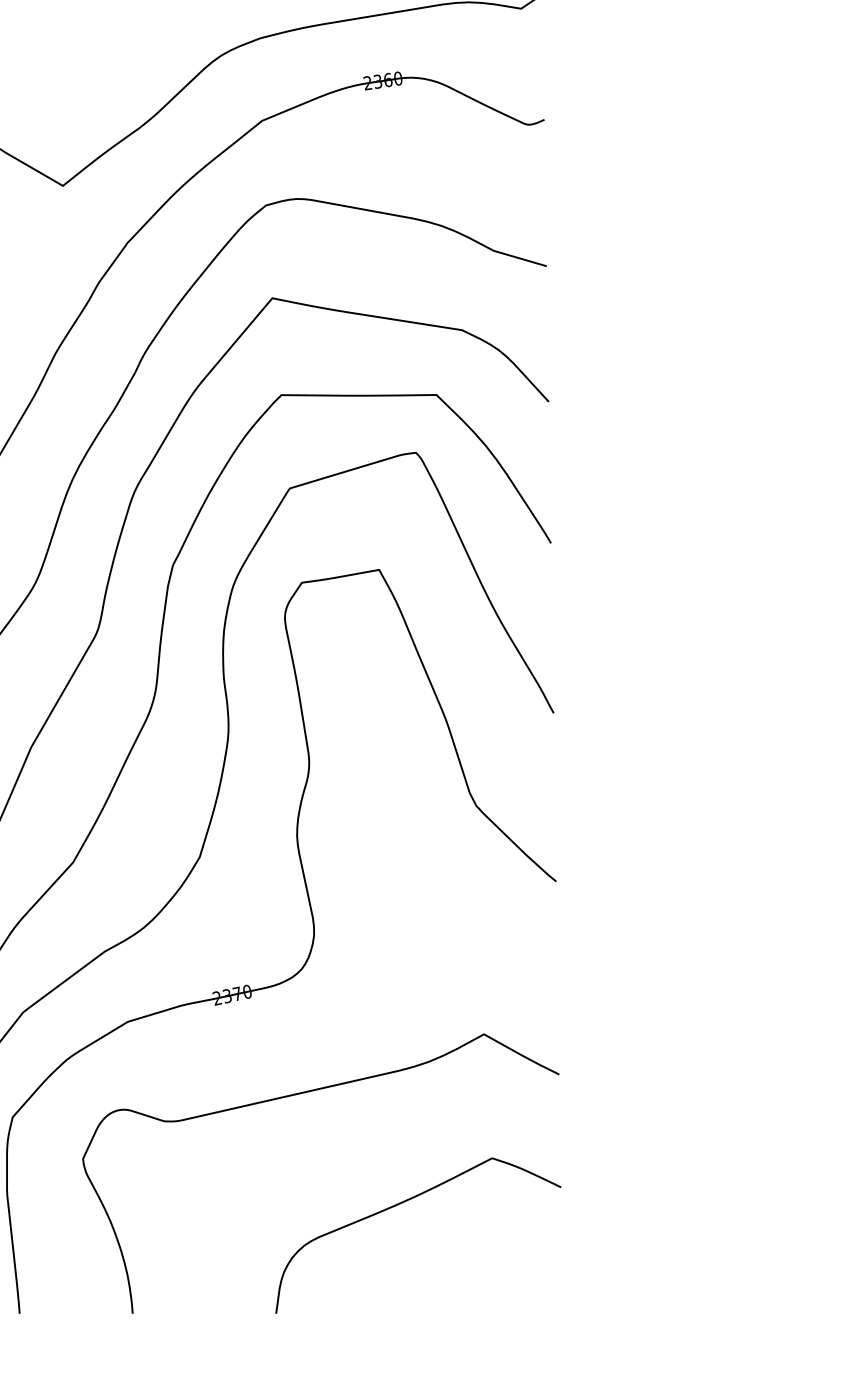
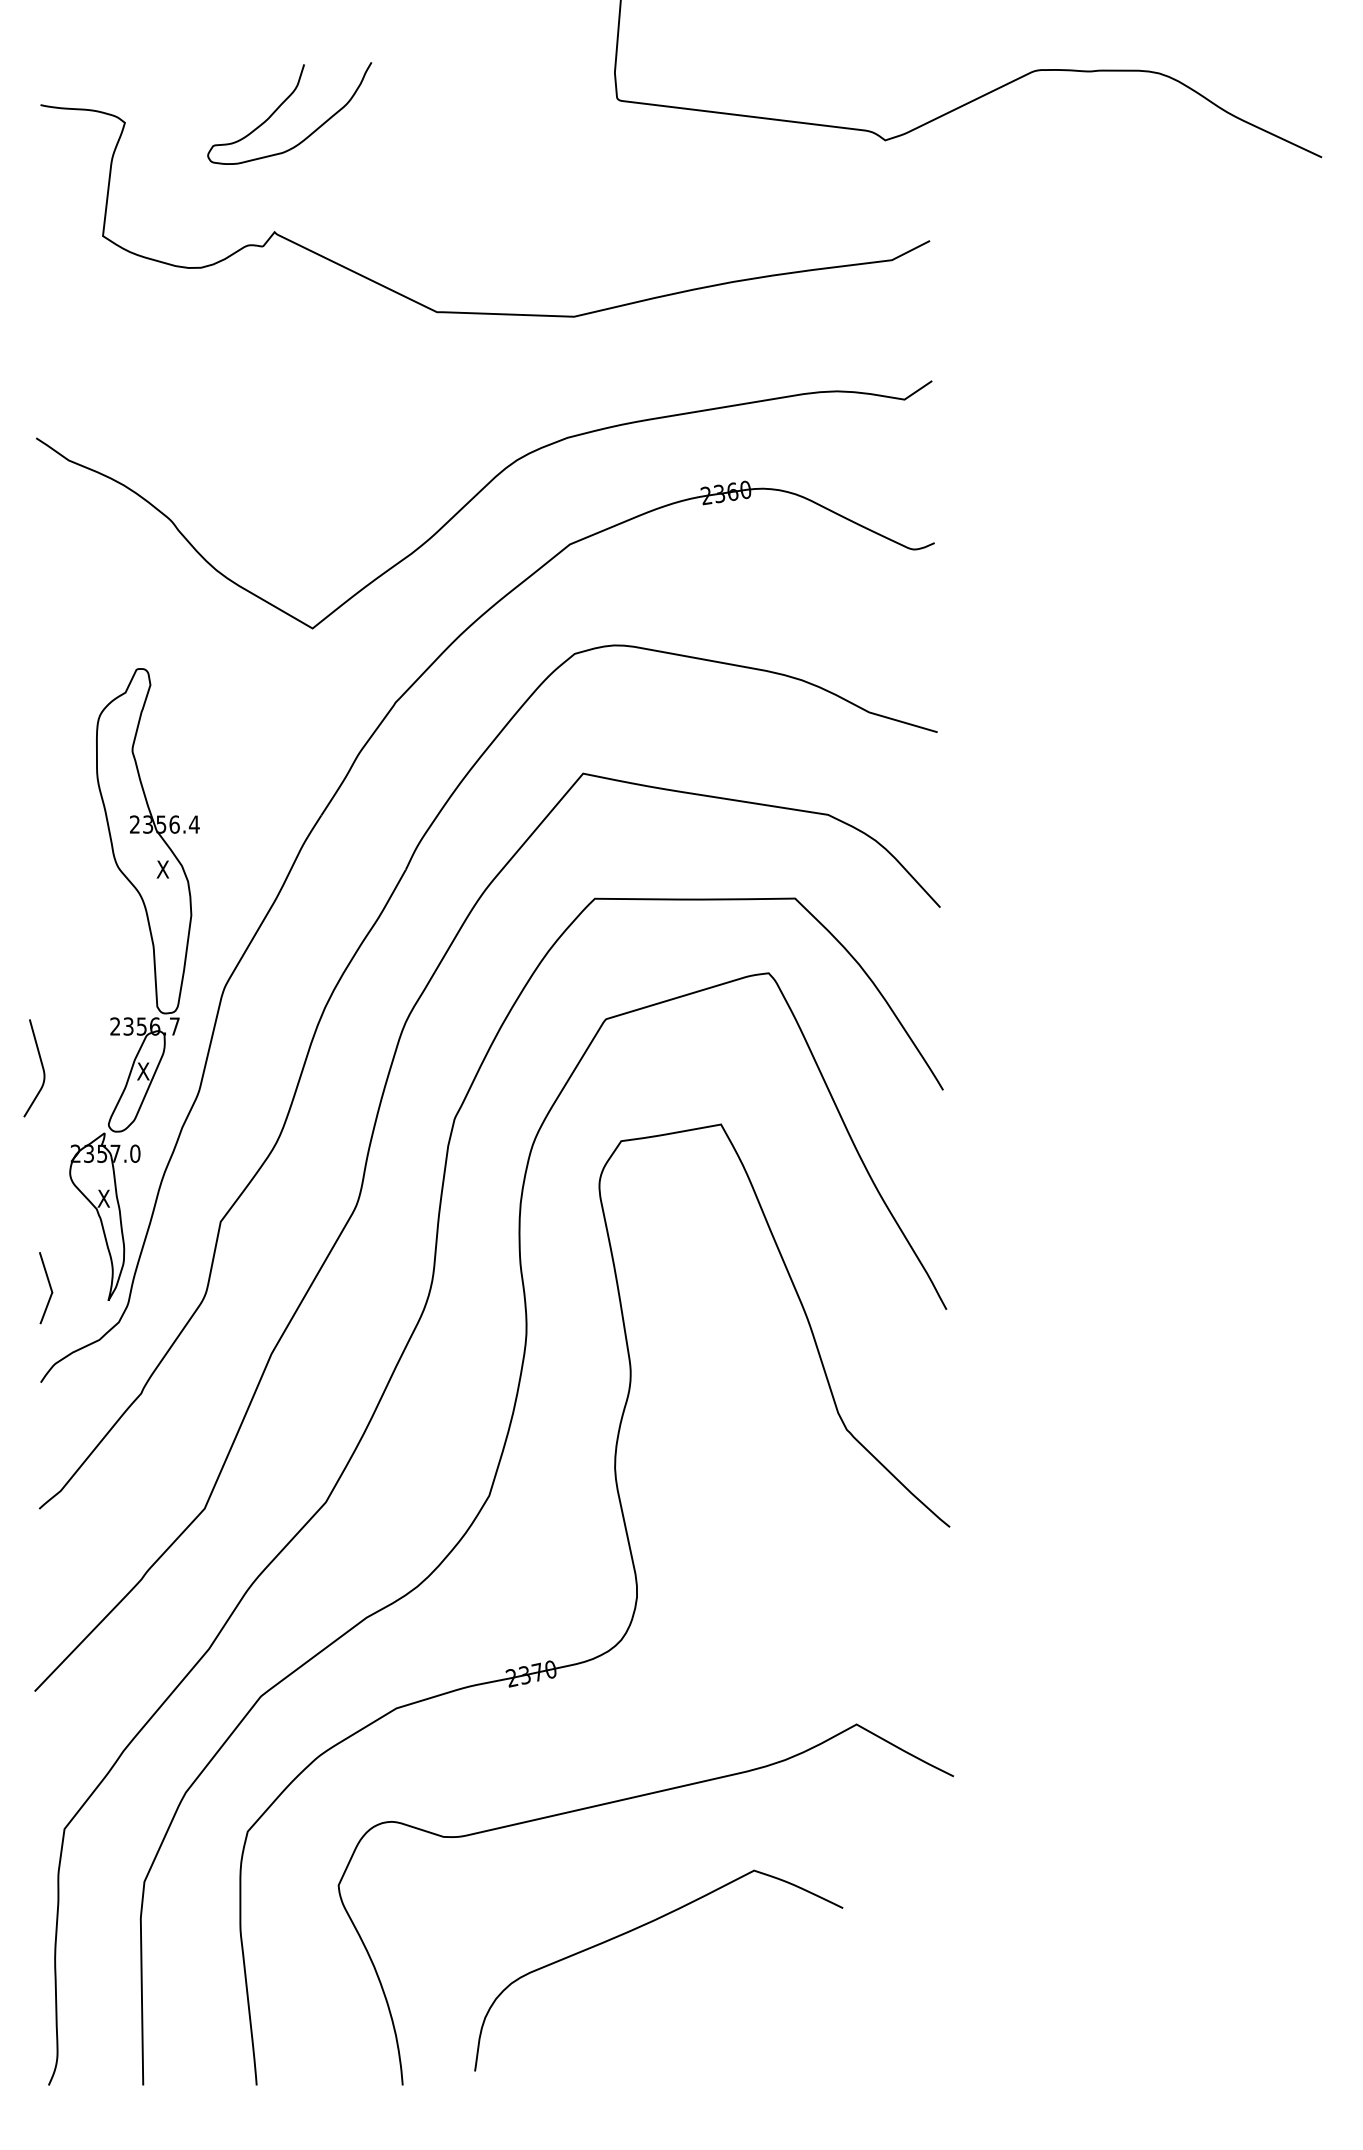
curve: (405, 1202) -> (641, 1927), moved

